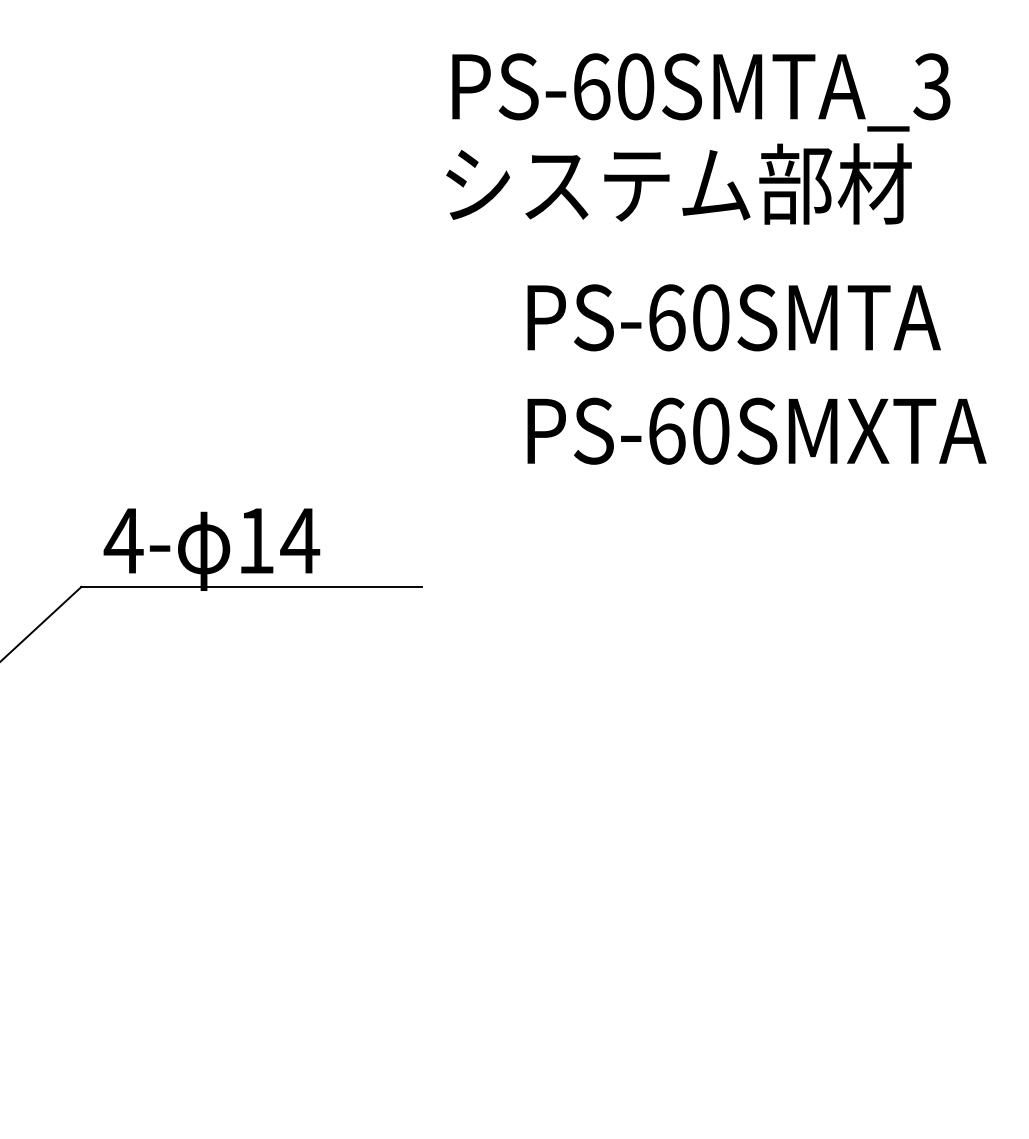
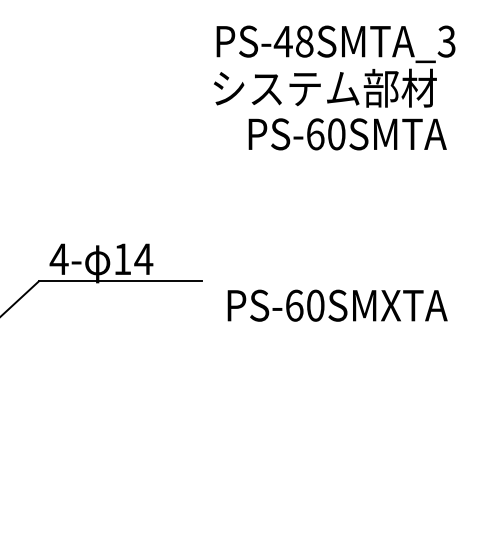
text: (612, 86) -> (293, 41), PS-60SMTA_3 -> PS-48SMTA_3
text: (733, 318) -> (347, 134), moved
text: (756, 430) -> (337, 305), moved

